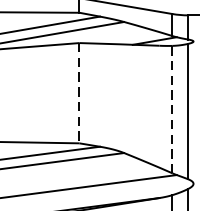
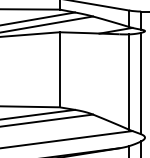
line: (79, 92) -> (59, 69), dashed -> solid
line: (172, 110) -> (129, 82), dashed -> solid

